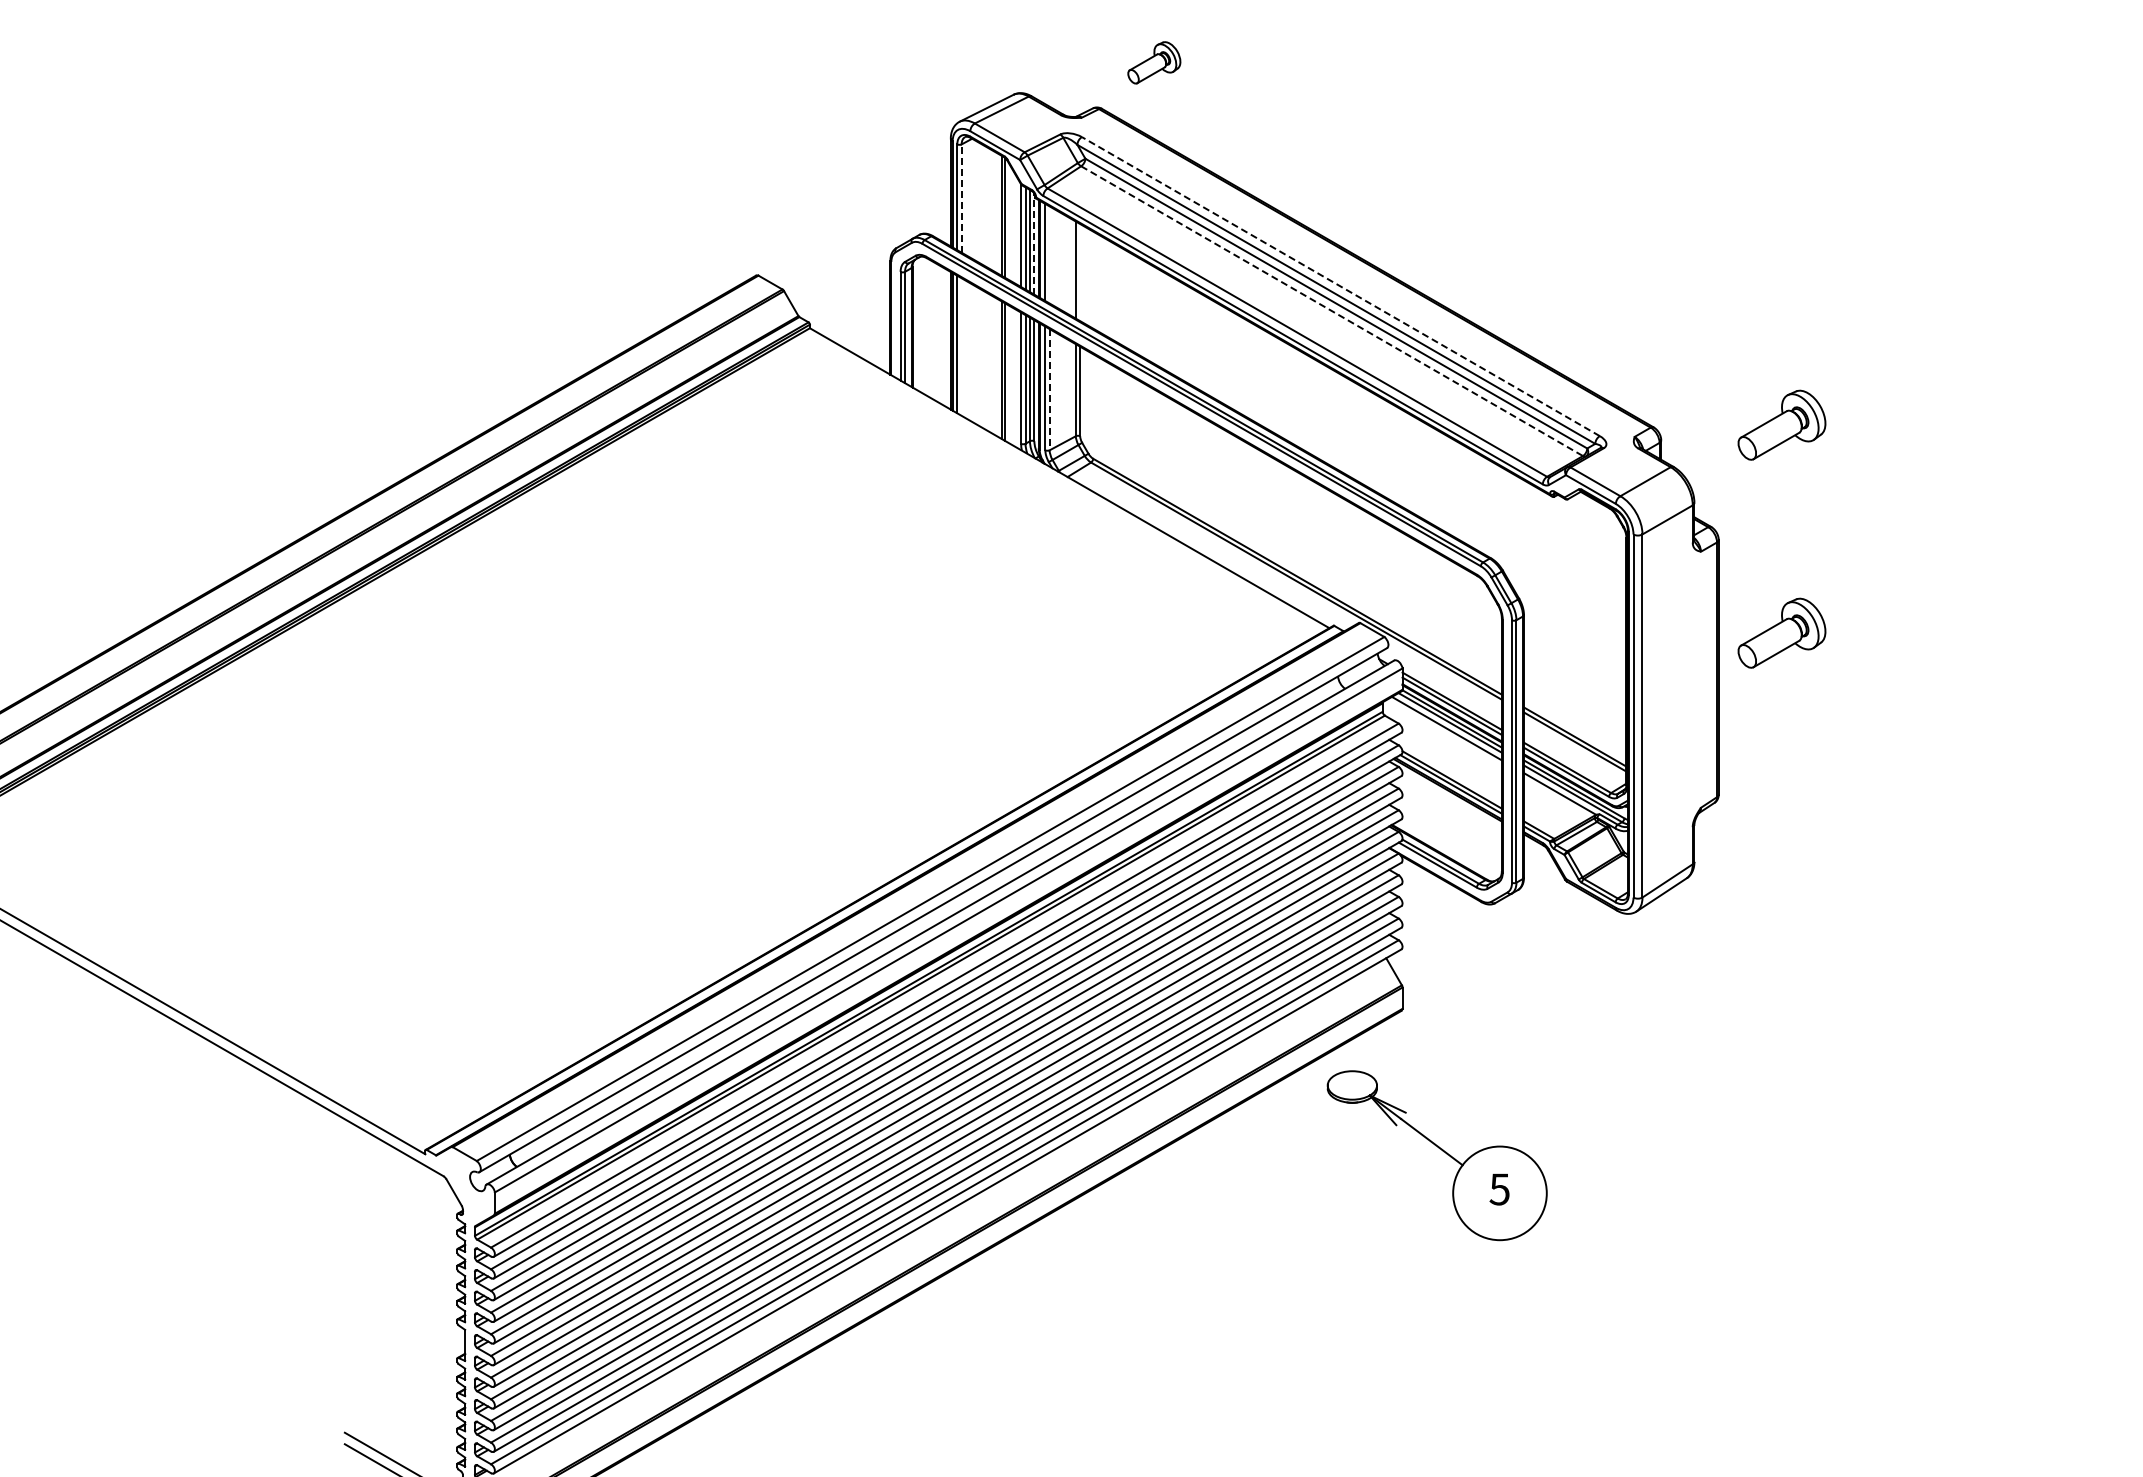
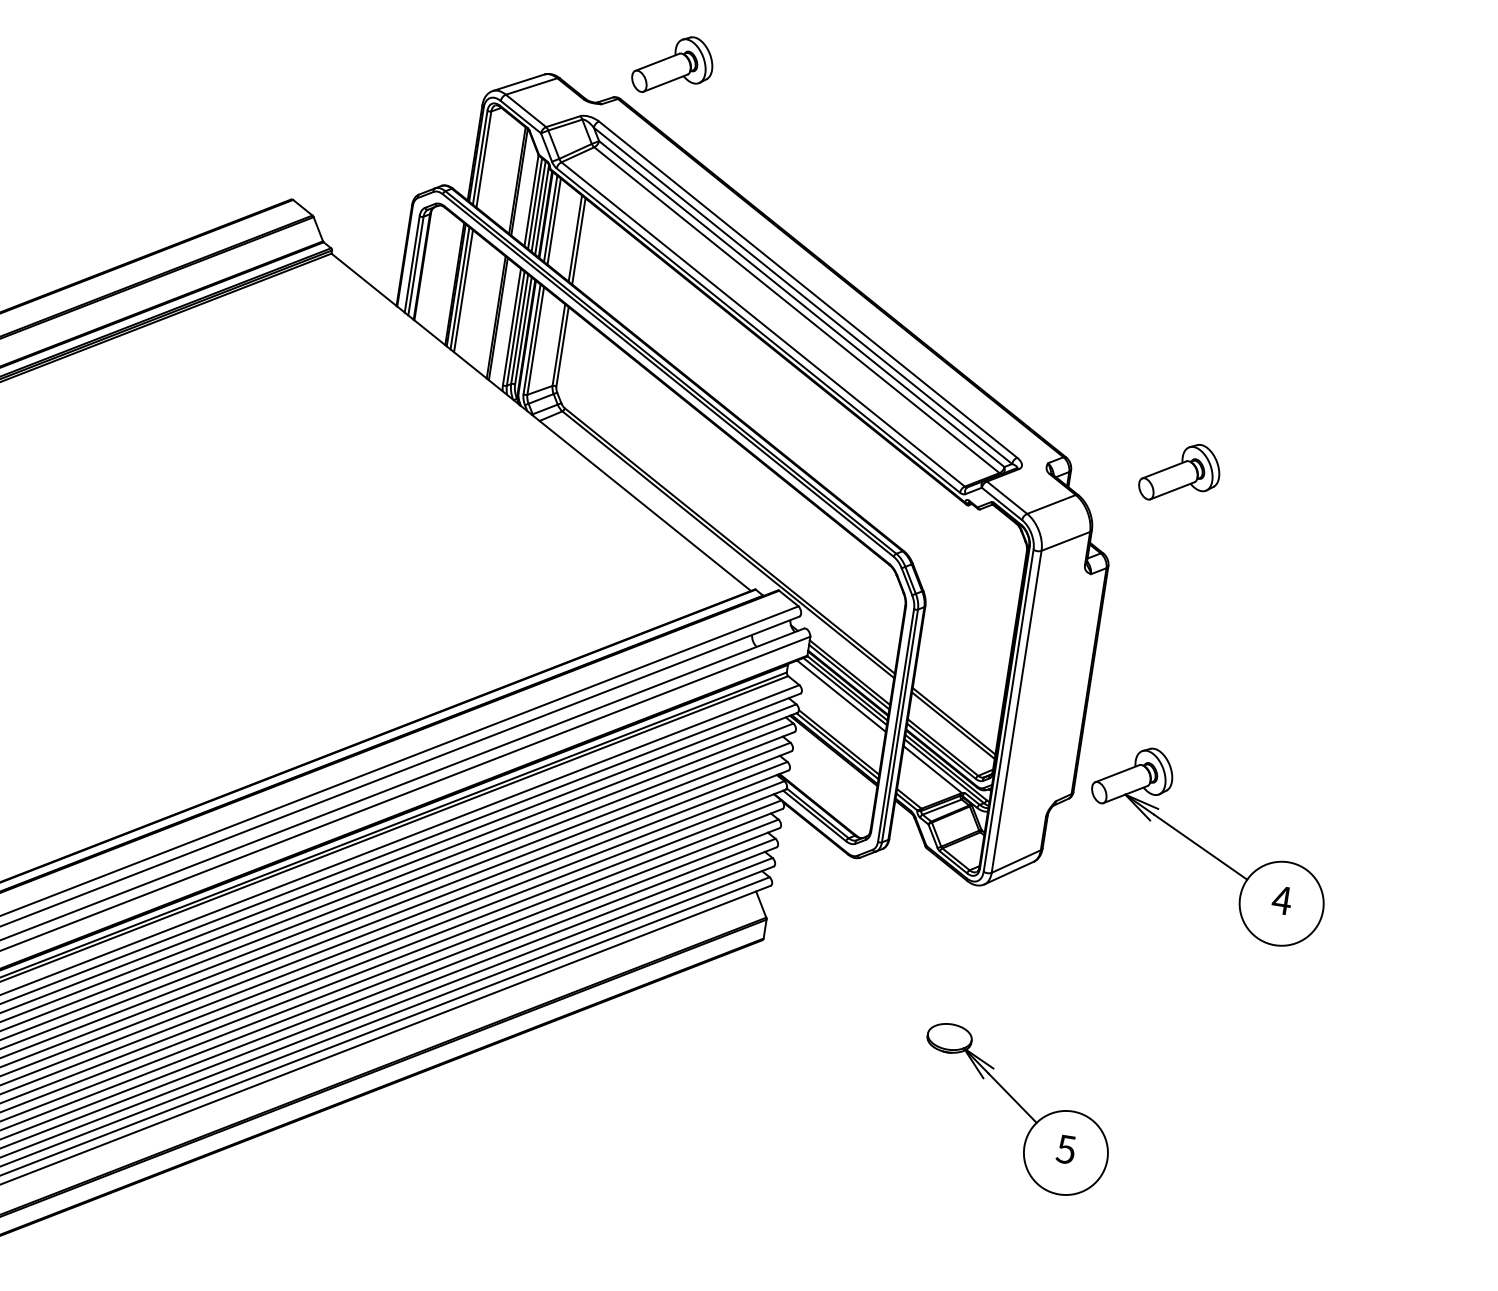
part: (1154, 62) -> (673, 65), size x1.67
line: (961, 198) -> (483, 159), dashed -> solid
line: (1034, 244) -> (542, 210), dashed -> solid
line: (1049, 254) -> (554, 221), added
line: (1080, 272) -> (579, 241), added
line: (1340, 286) -> (807, 289), dashed -> solid
line: (1332, 311) -> (797, 310), dashed -> solid
line: (961, 346) -> (463, 290), added
line: (1049, 389) -> (535, 340), dashed -> solid
part: (1781, 632) -> (1151, 656), removed
part: (1875, 830) -> (1207, 845), added
part: (1441, 1150) -> (1019, 1106), moved

